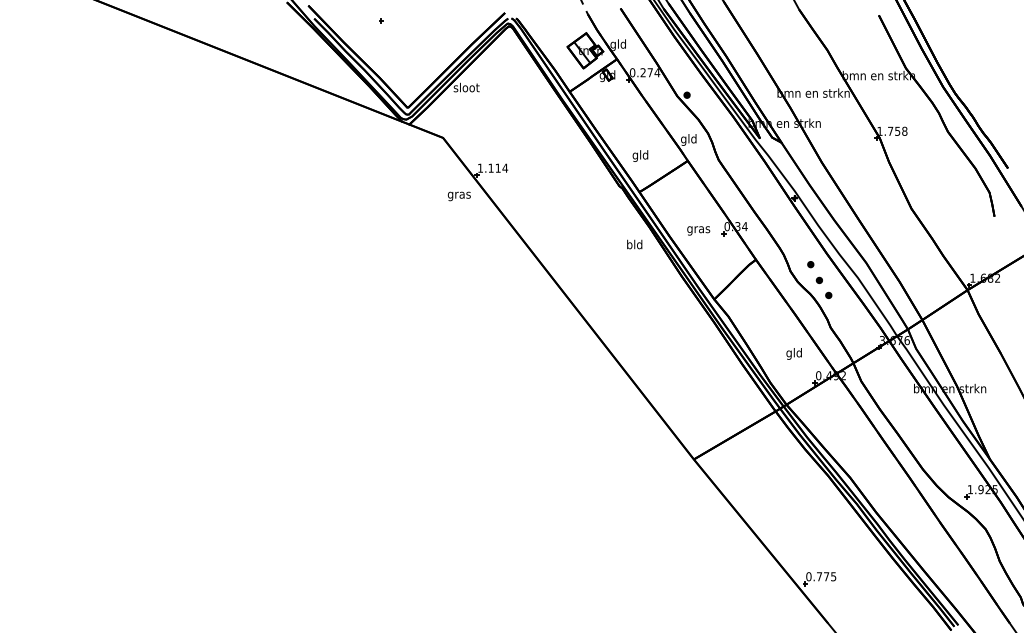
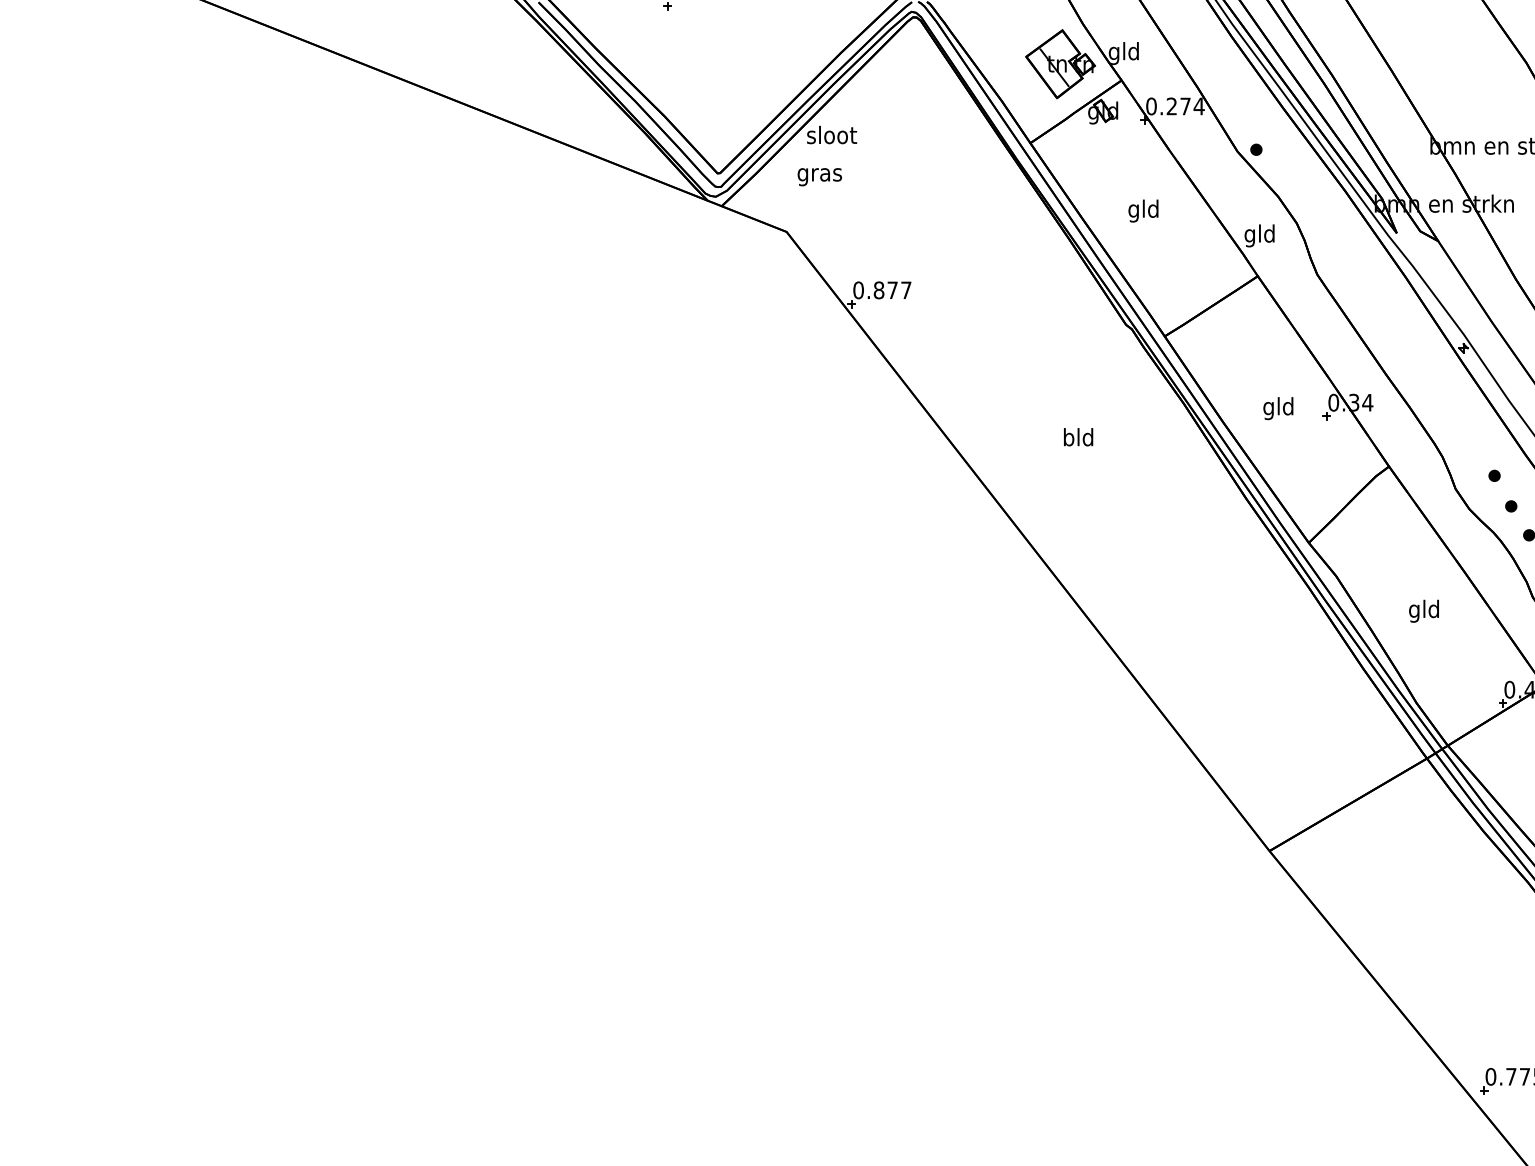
text: (640, 155) -> (1143, 209), moved
text: (492, 167) -> (881, 288), 1.114 -> 0.877
text: (458, 196) -> (818, 177), moved
text: (698, 229) -> (1278, 408), gras -> gld
text: (634, 244) -> (1078, 437), moved
text: (793, 353) -> (1422, 610), moved

